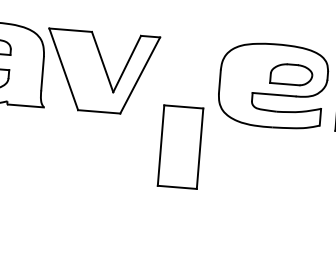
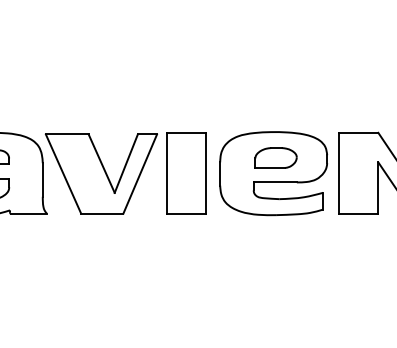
part: (291, 74) -> (275, 157), moved
part: (180, 147) -> (186, 173), moved

